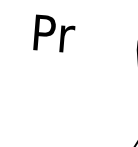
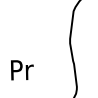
text: (54, 34) -> (22, 70), moved

